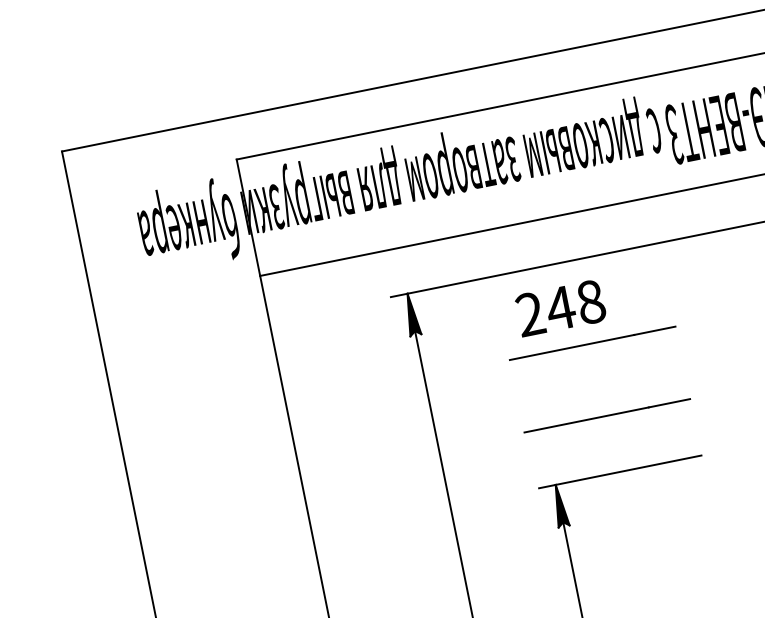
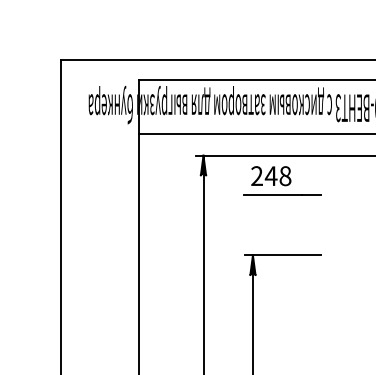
line: (607, 414) -> (282, 228), removed

